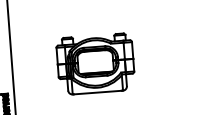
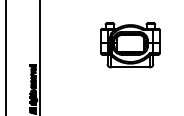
part: (95, 64) -> (130, 45), moved

